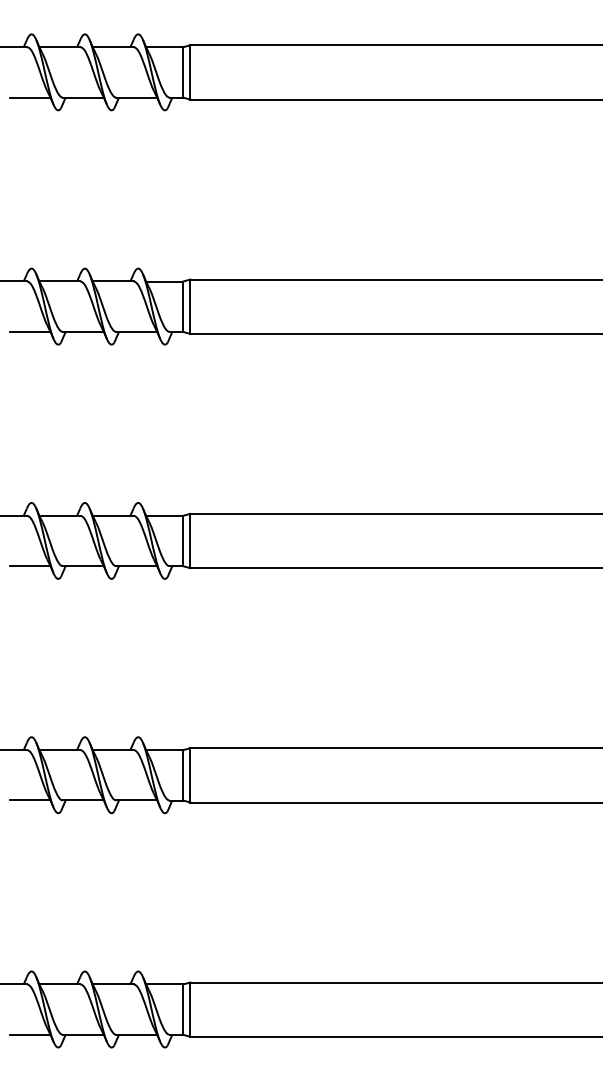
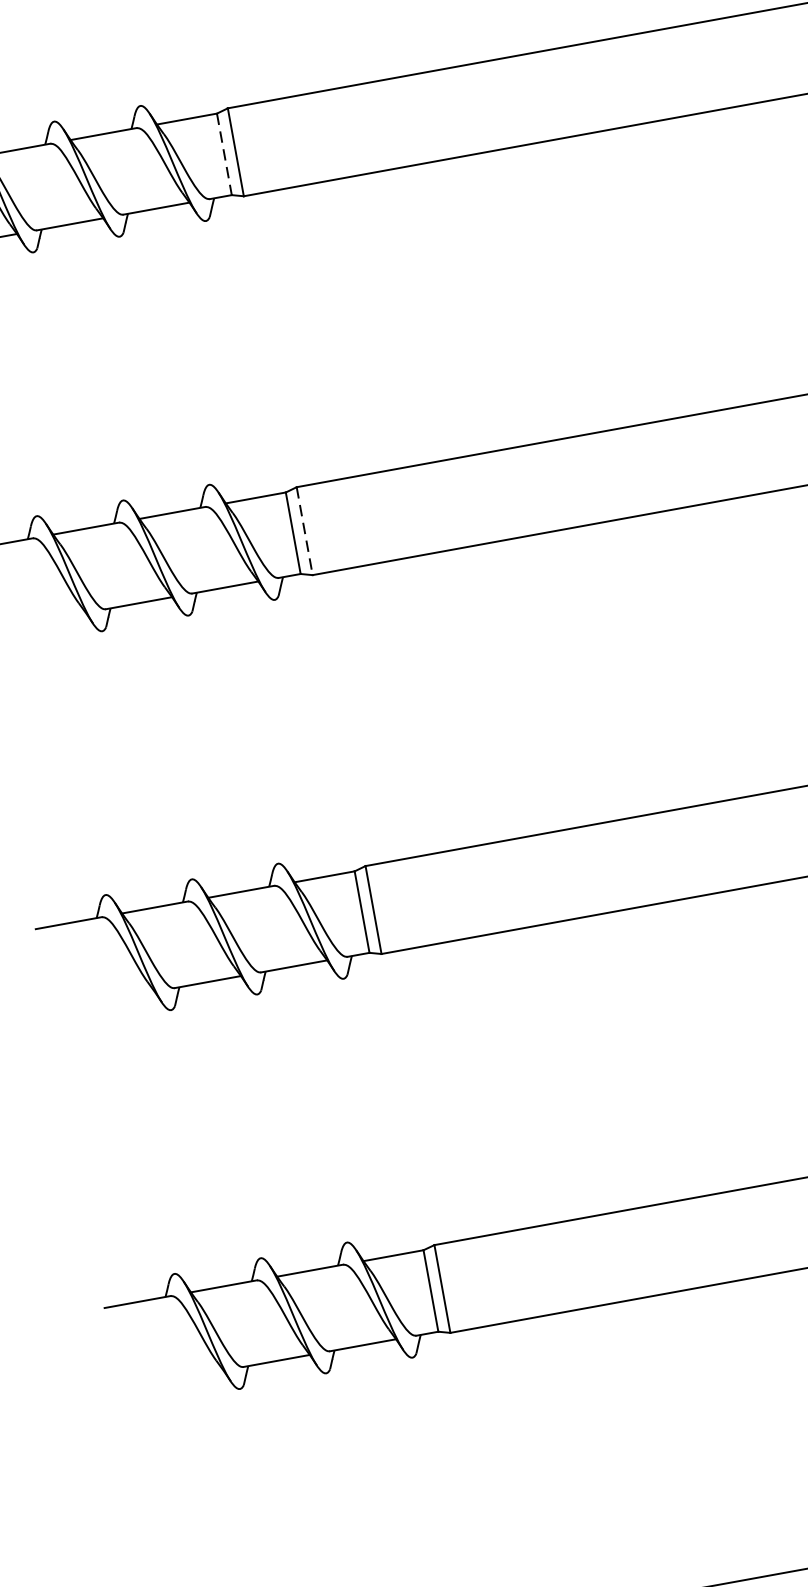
line: (183, 72) -> (224, 154), solid -> dashed
line: (190, 307) -> (305, 532), solid -> dashed
line: (29, 331) -> (51, 618), removed
line: (29, 566) -> (120, 998), removed
line: (29, 800) -> (189, 1376), removed

